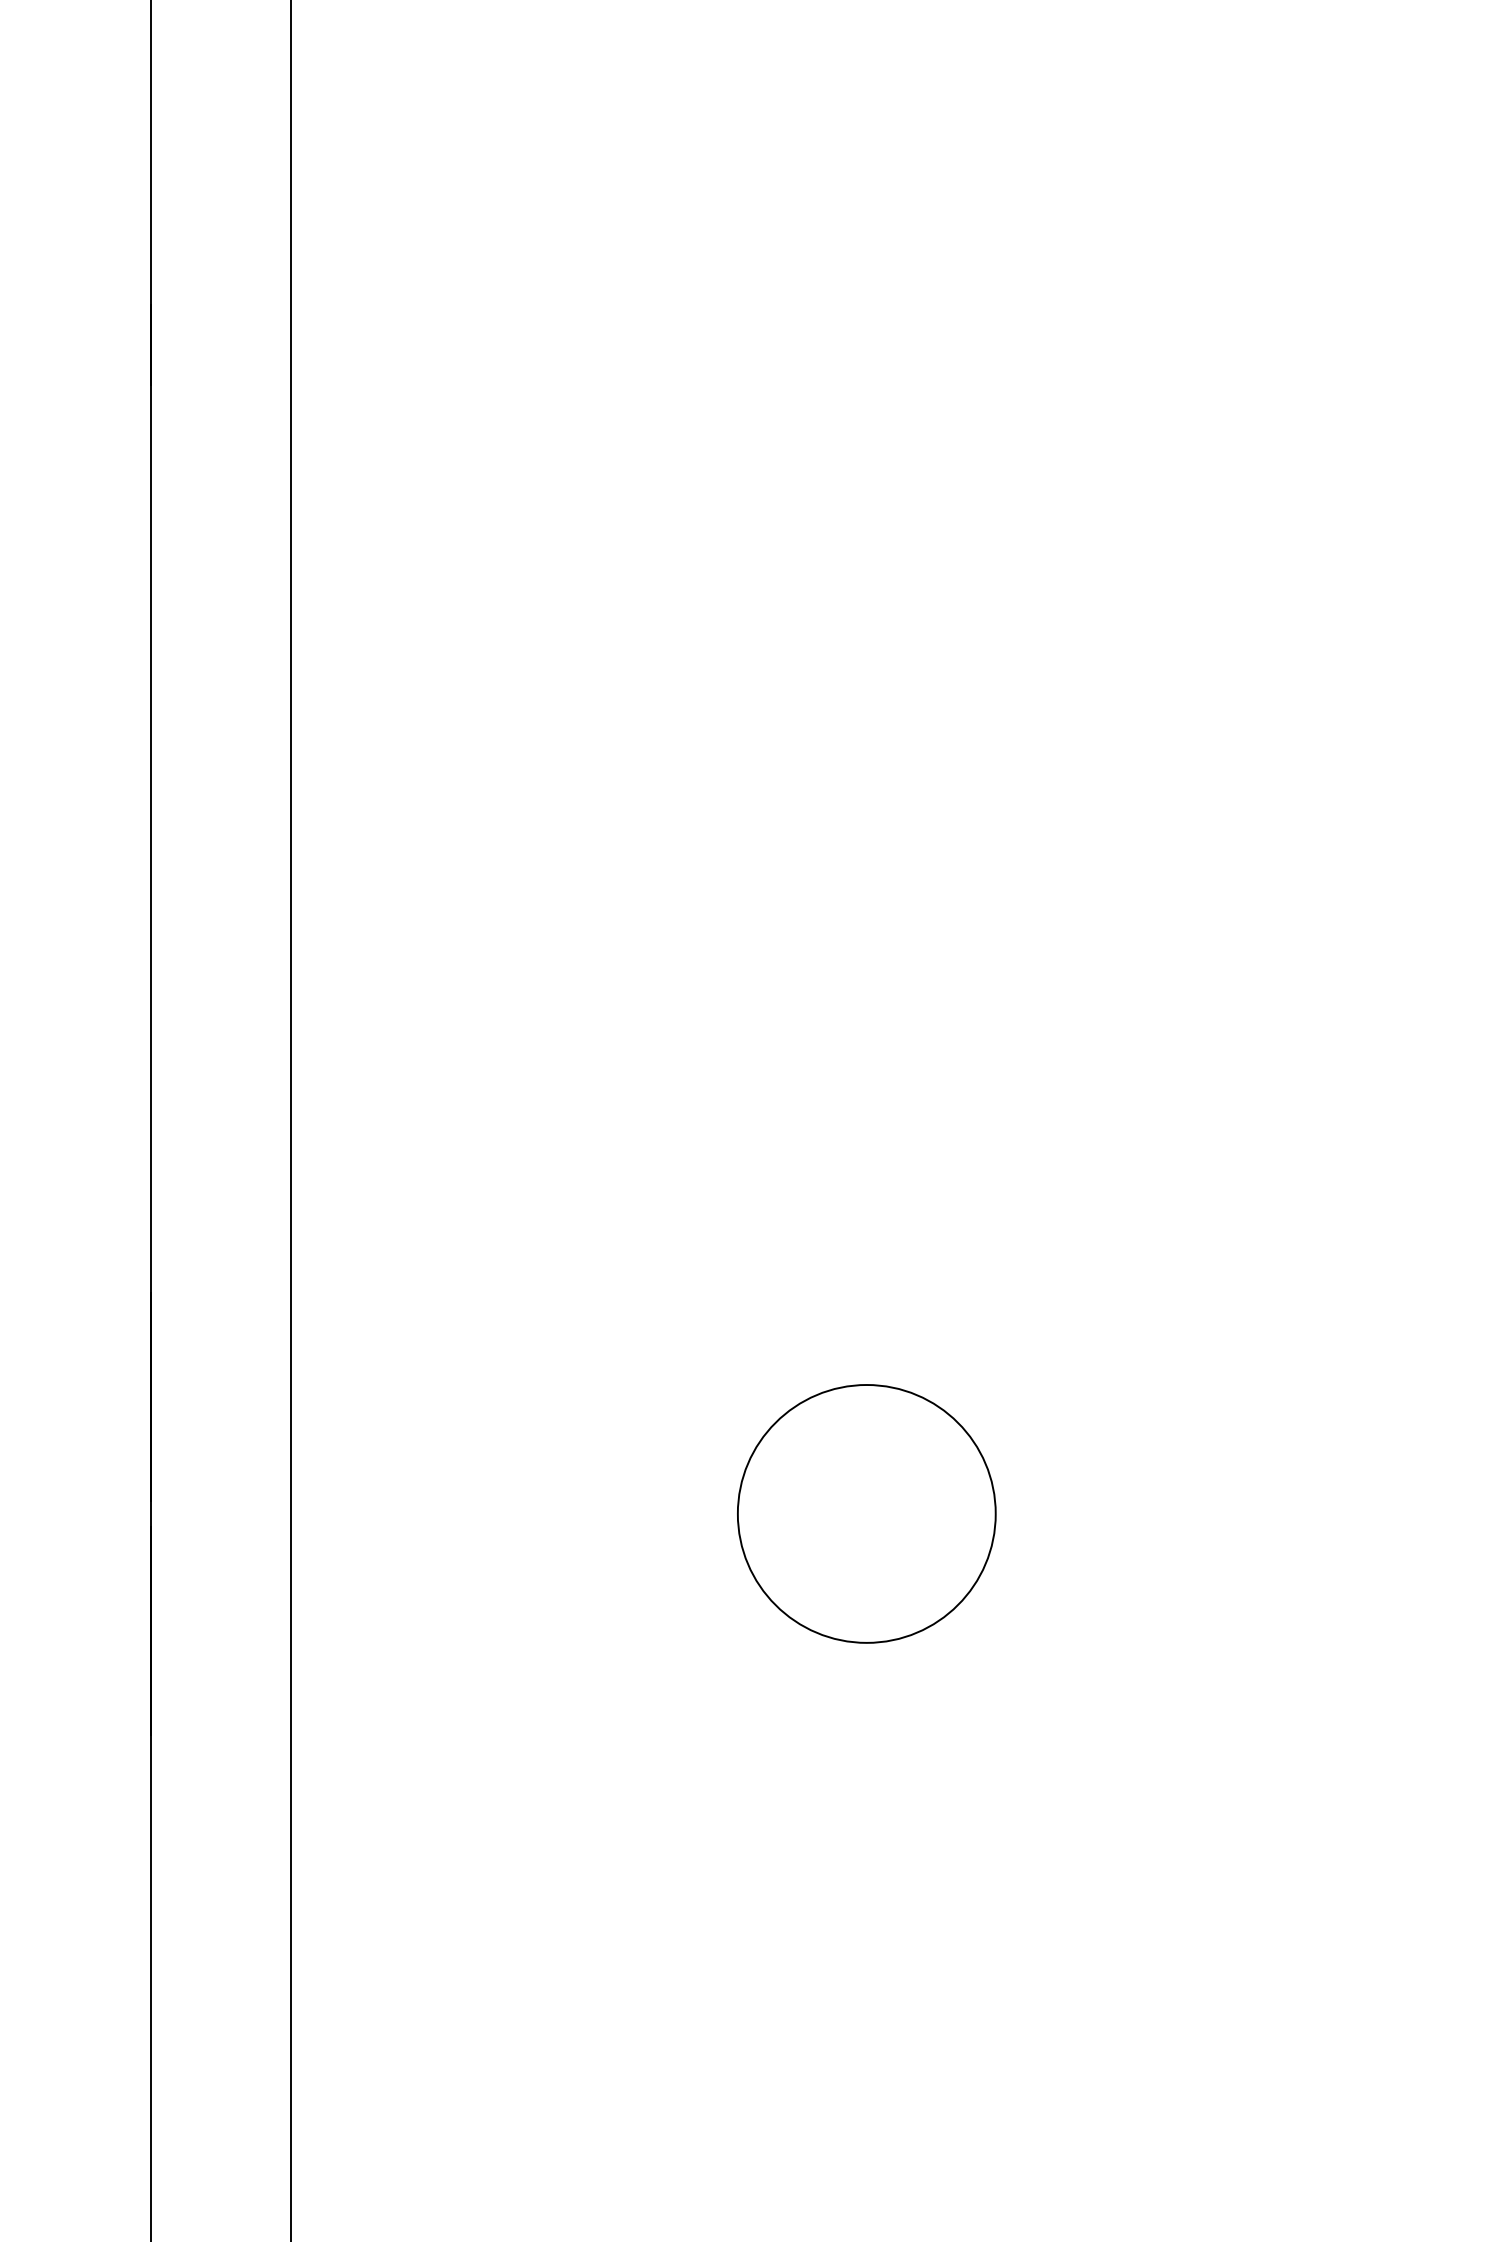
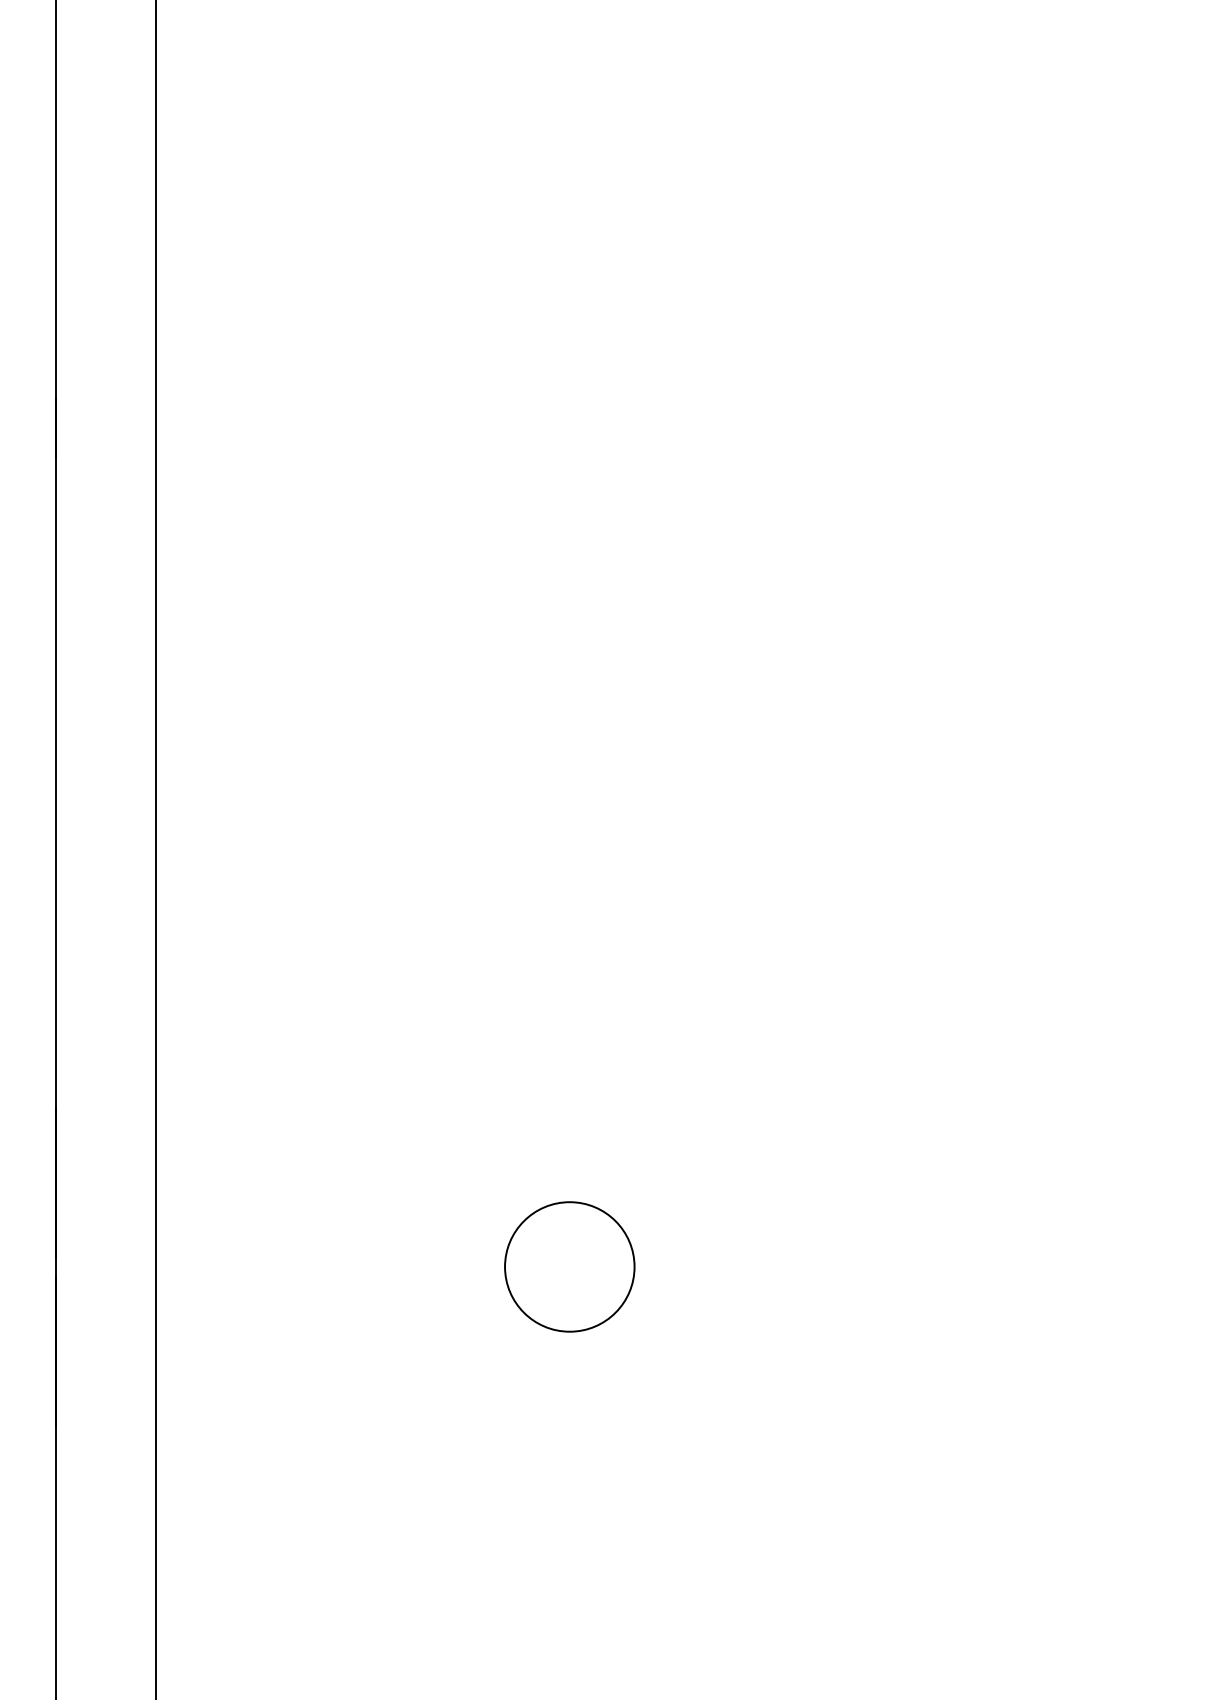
circle: (866, 1513) -> (569, 1266), size x0.7

